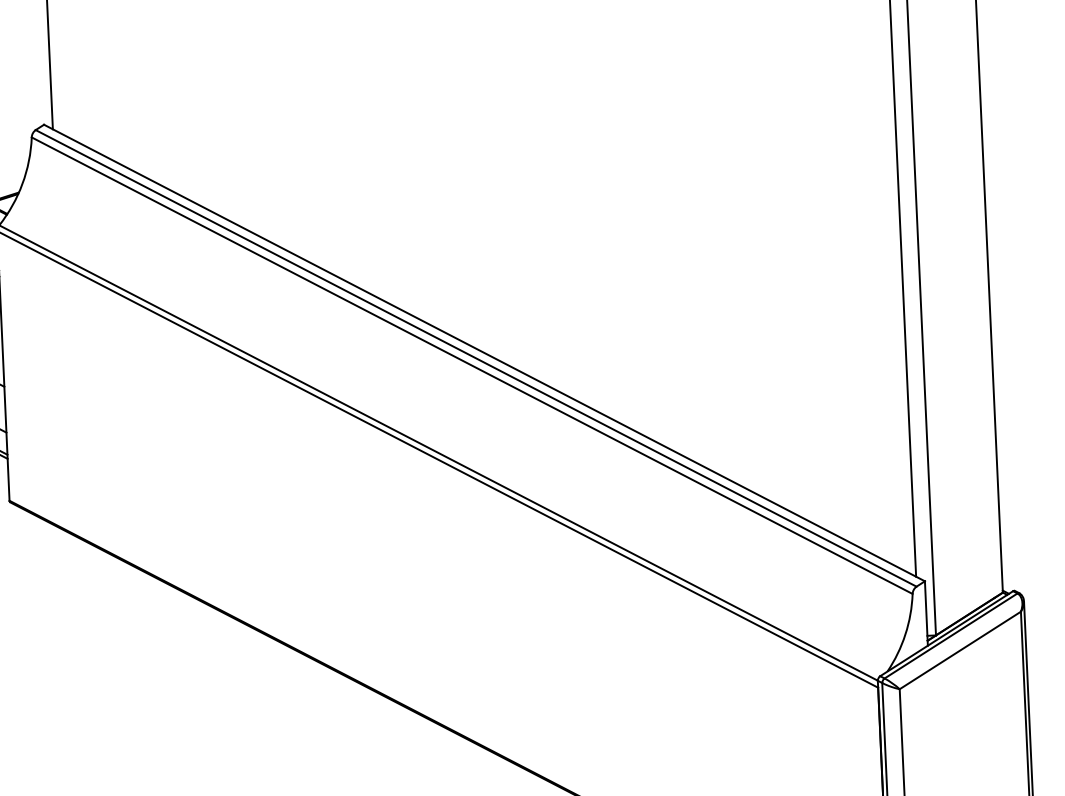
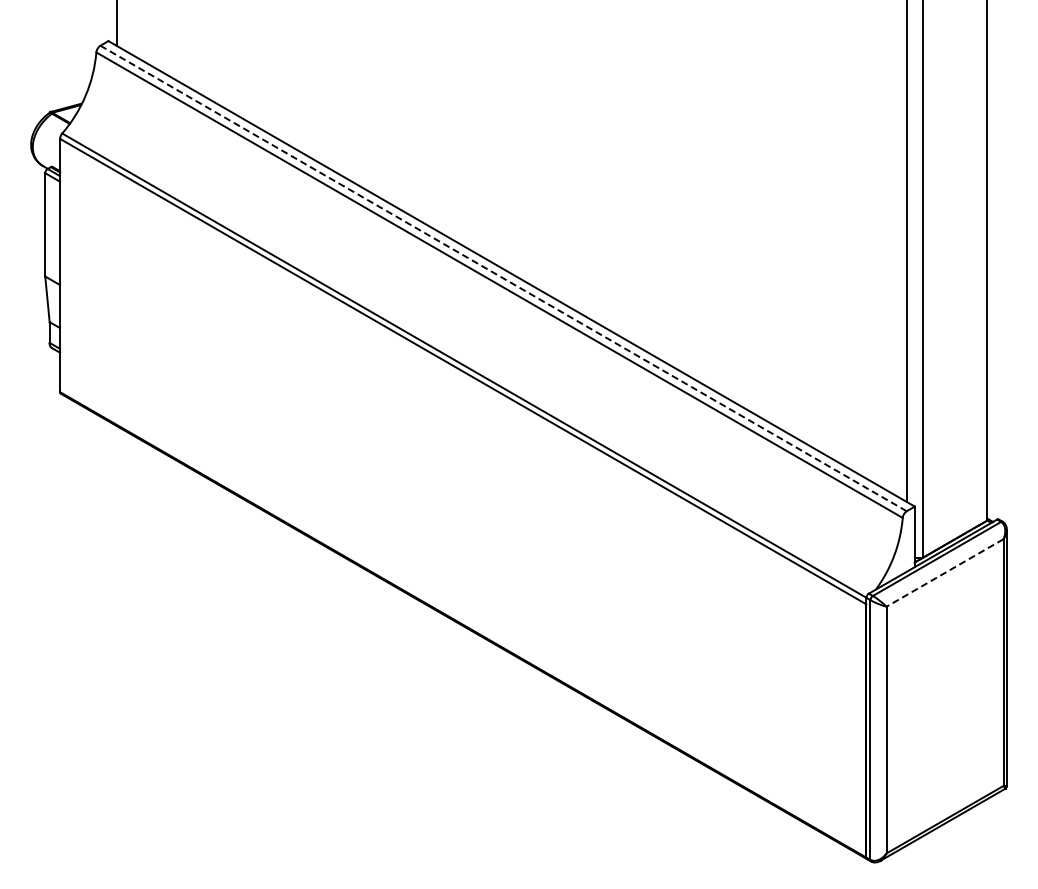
line: (476, 358) -> (503, 278), solid -> dashed
line: (960, 649) -> (945, 572), solid -> dashed

